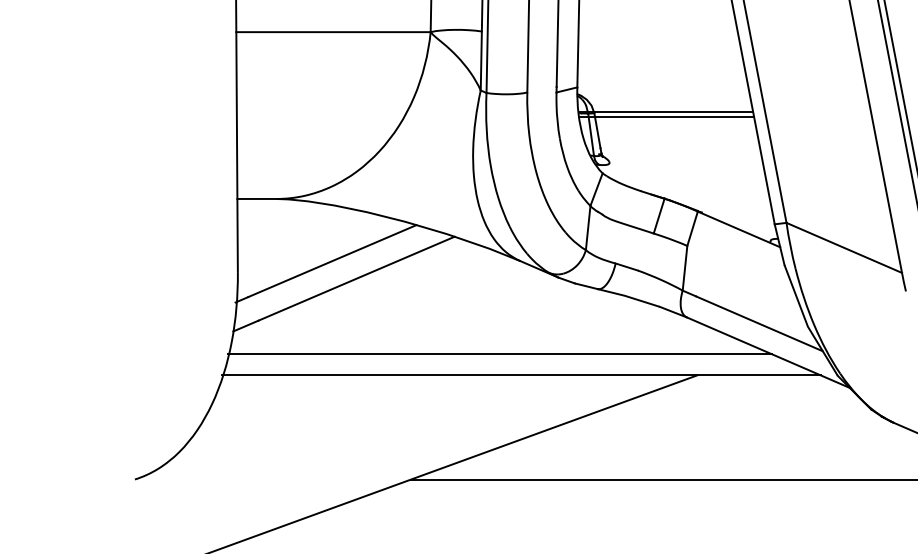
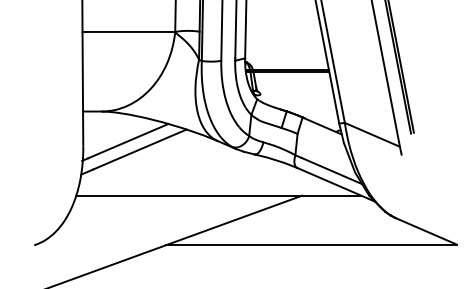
line: (498, 354) -> (207, 185), removed

